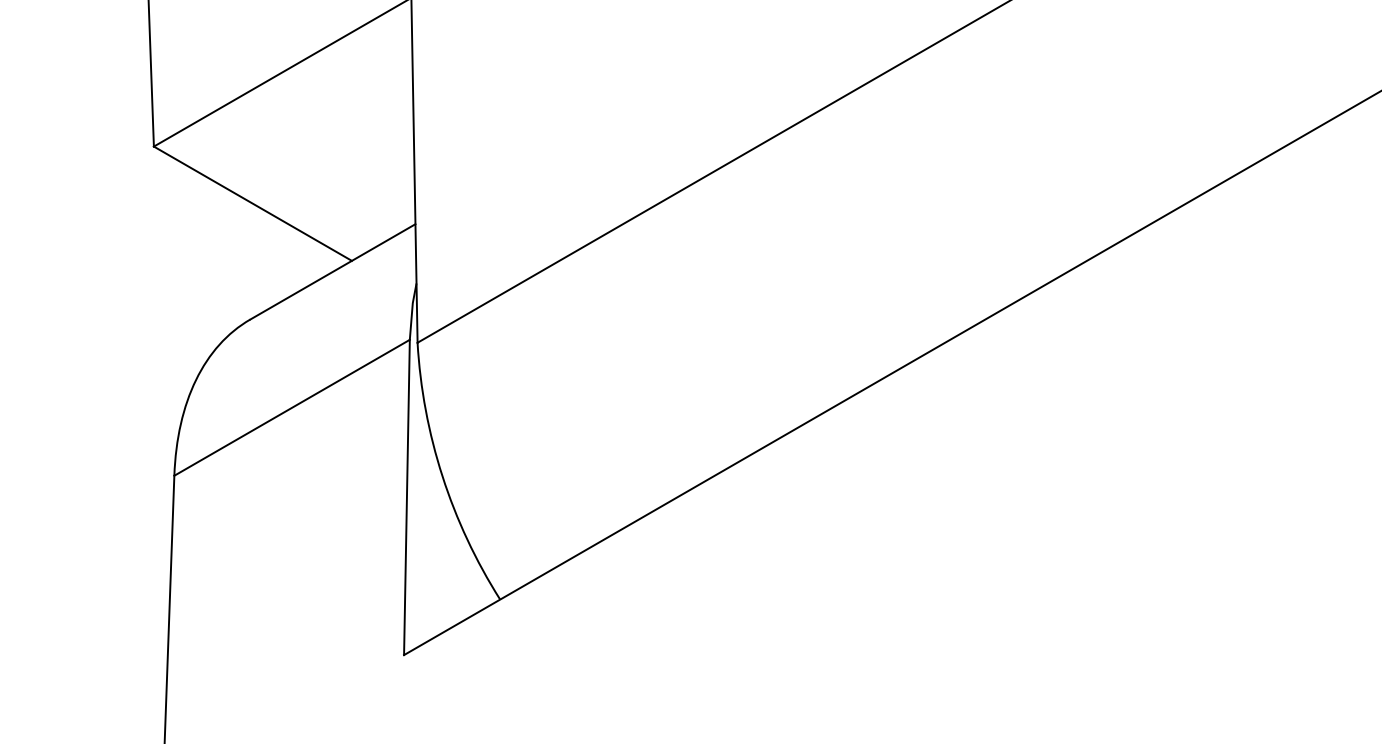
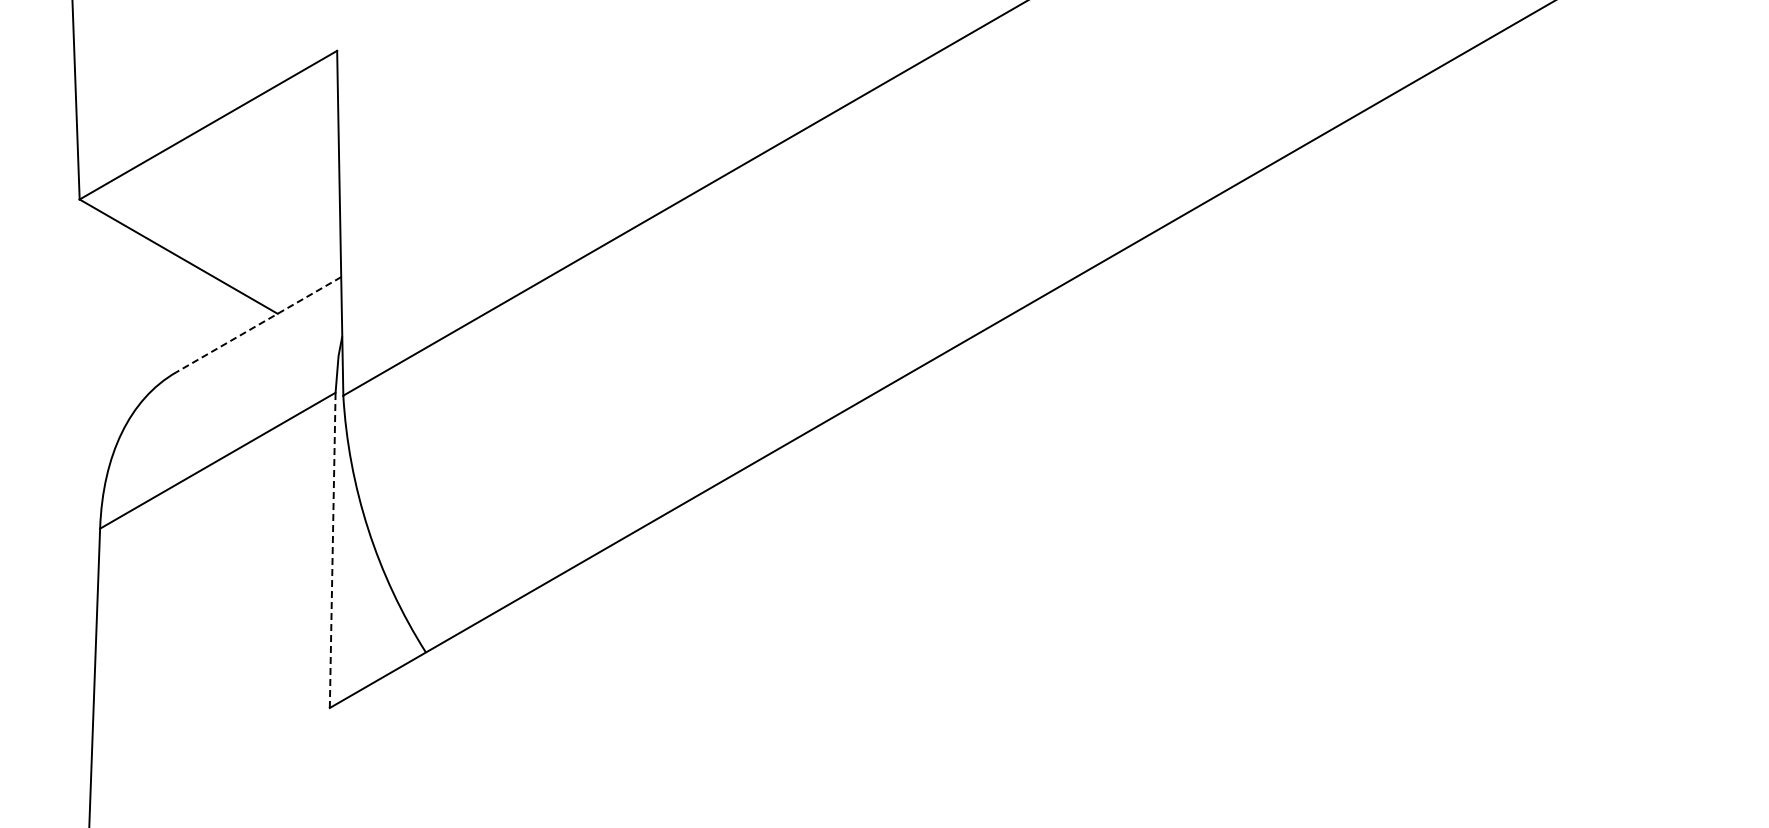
line: (332, 272) -> (258, 325), solid -> dashed
line: (406, 497) -> (332, 550), solid -> dashed

